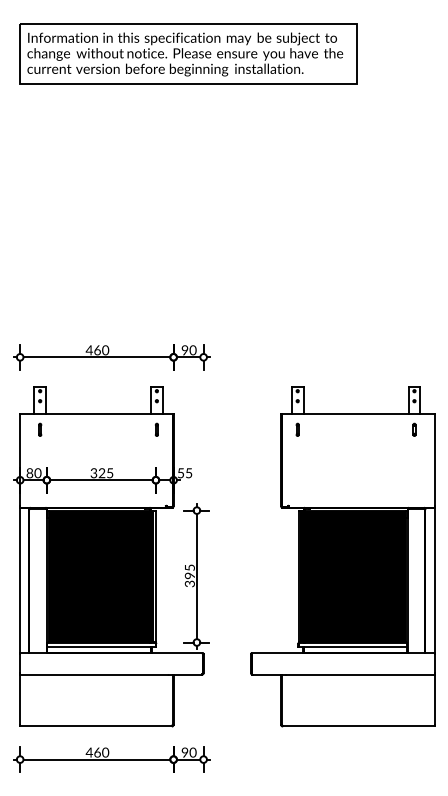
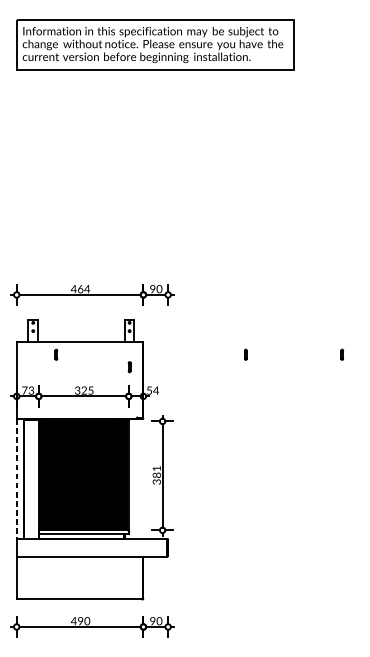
text: (105, 350) -> (87, 289), 460 -> 464
part: (40, 429) -> (56, 354), moved
part: (156, 429) -> (129, 366), moved
text: (33, 473) -> (27, 390), 80 -> 73
text: (188, 473) -> (155, 390), 55 -> 54
part: (342, 556) -> (282, 459), removed
text: (189, 571) -> (156, 471), 395 -> 381
line: (20, 580) -> (17, 479), solid -> dashed
text: (97, 752) -> (80, 621), 460 -> 490

